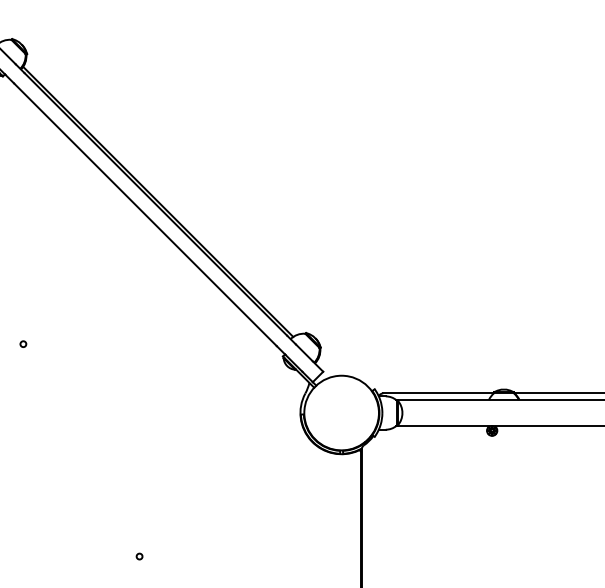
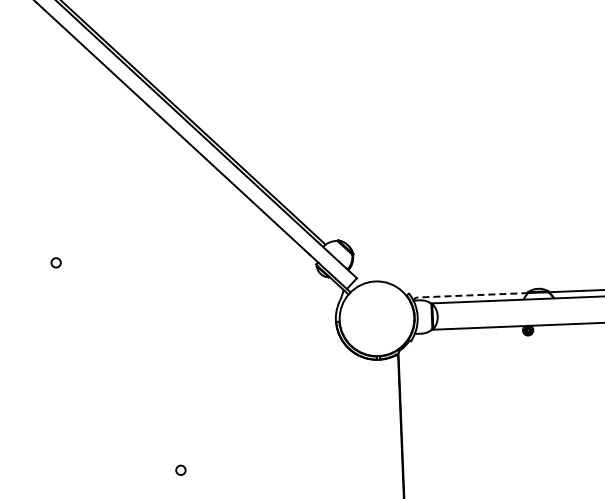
circle: (23, 343) -> (56, 262), size x1.6
line: (438, 393) -> (472, 295), solid -> dashed
circle: (139, 556) -> (180, 470), size x1.6

